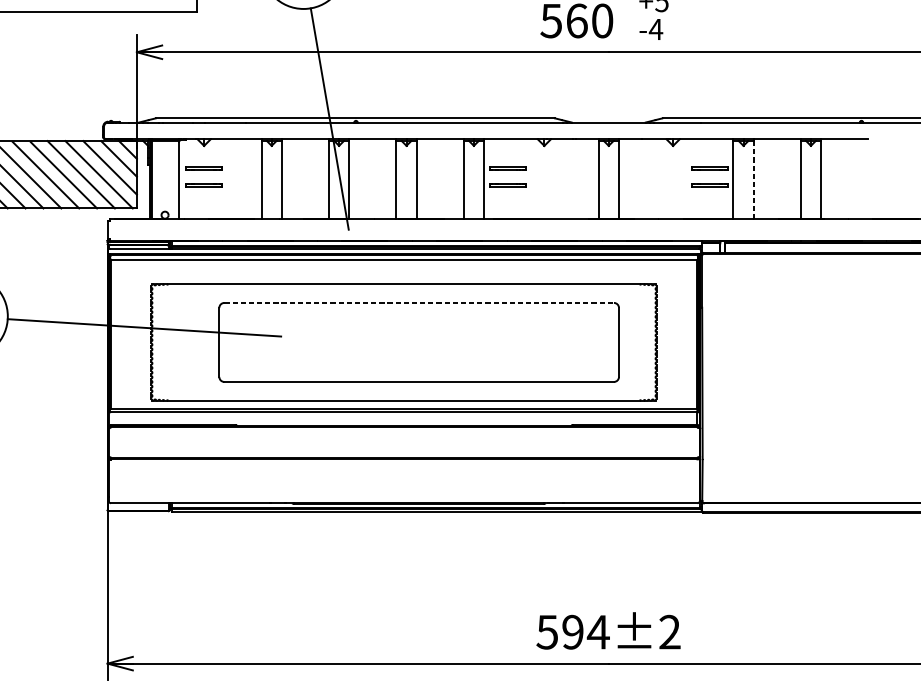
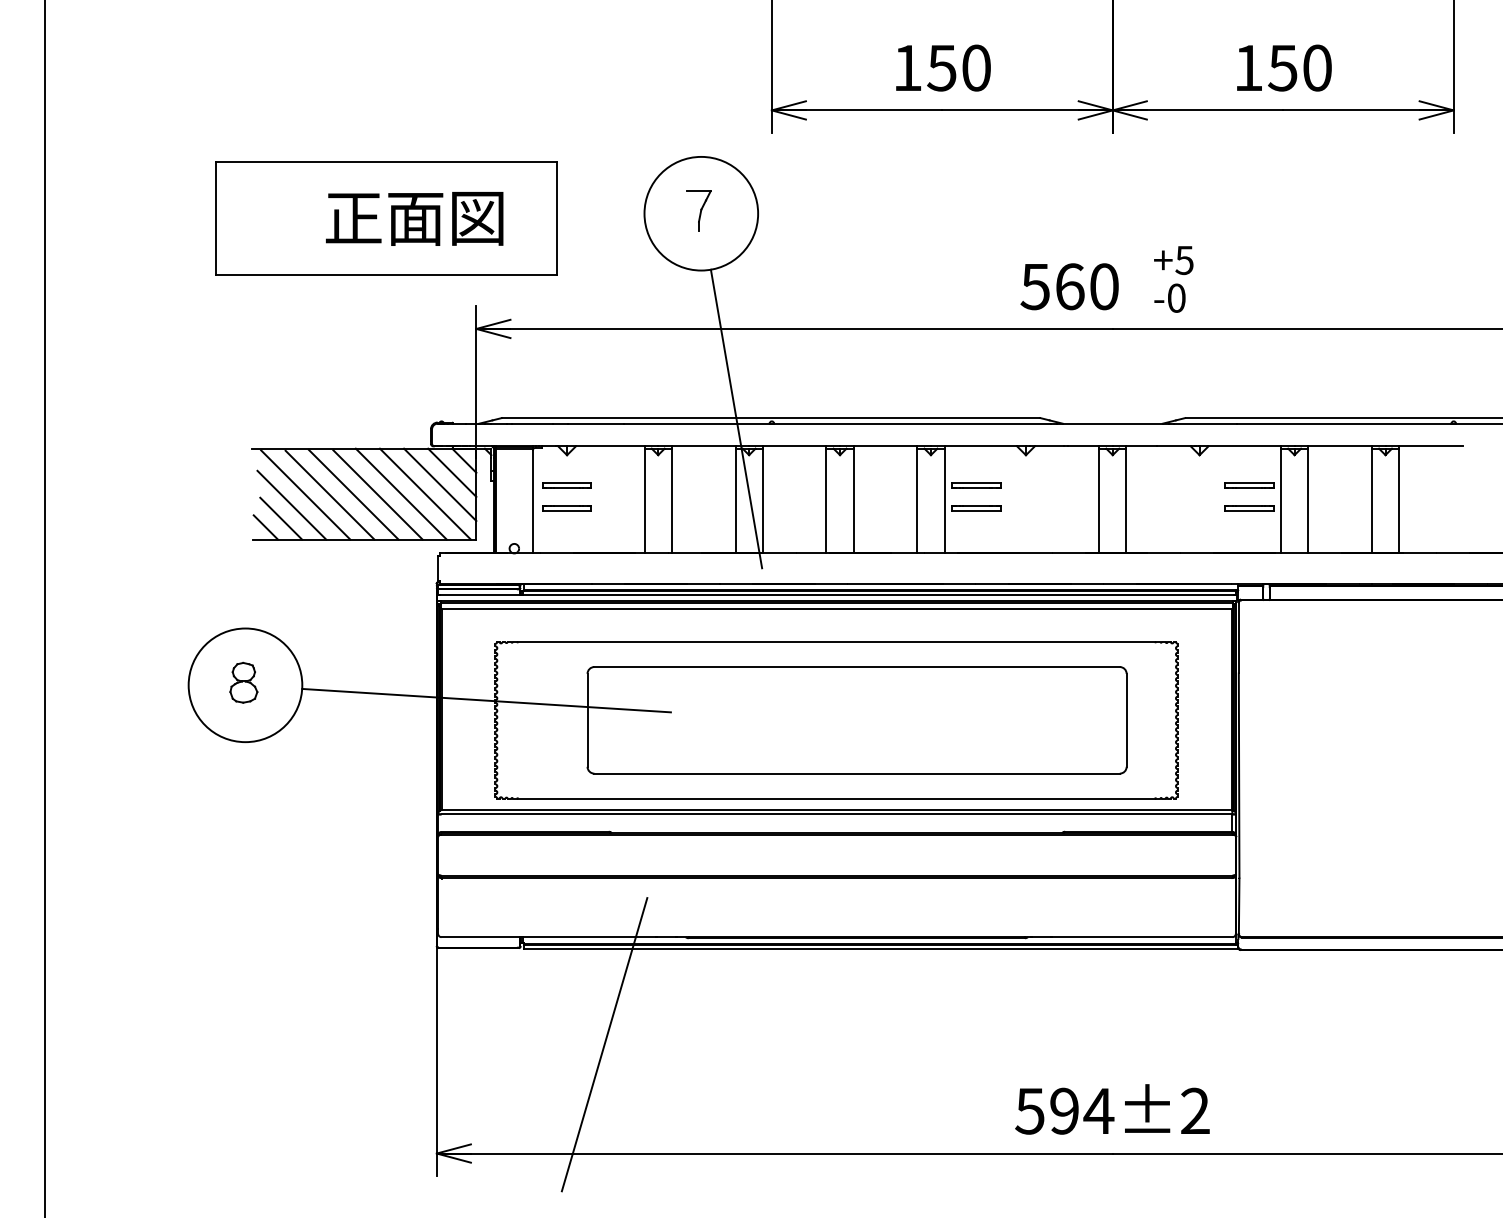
text: (655, 28) -> (1176, 297), -4 -> -0
line: (753, 180) -> (1308, 501), dashed -> solid
line: (419, 303) -> (857, 667), dashed -> solid
line: (231, 582) -> (604, 1044), added

